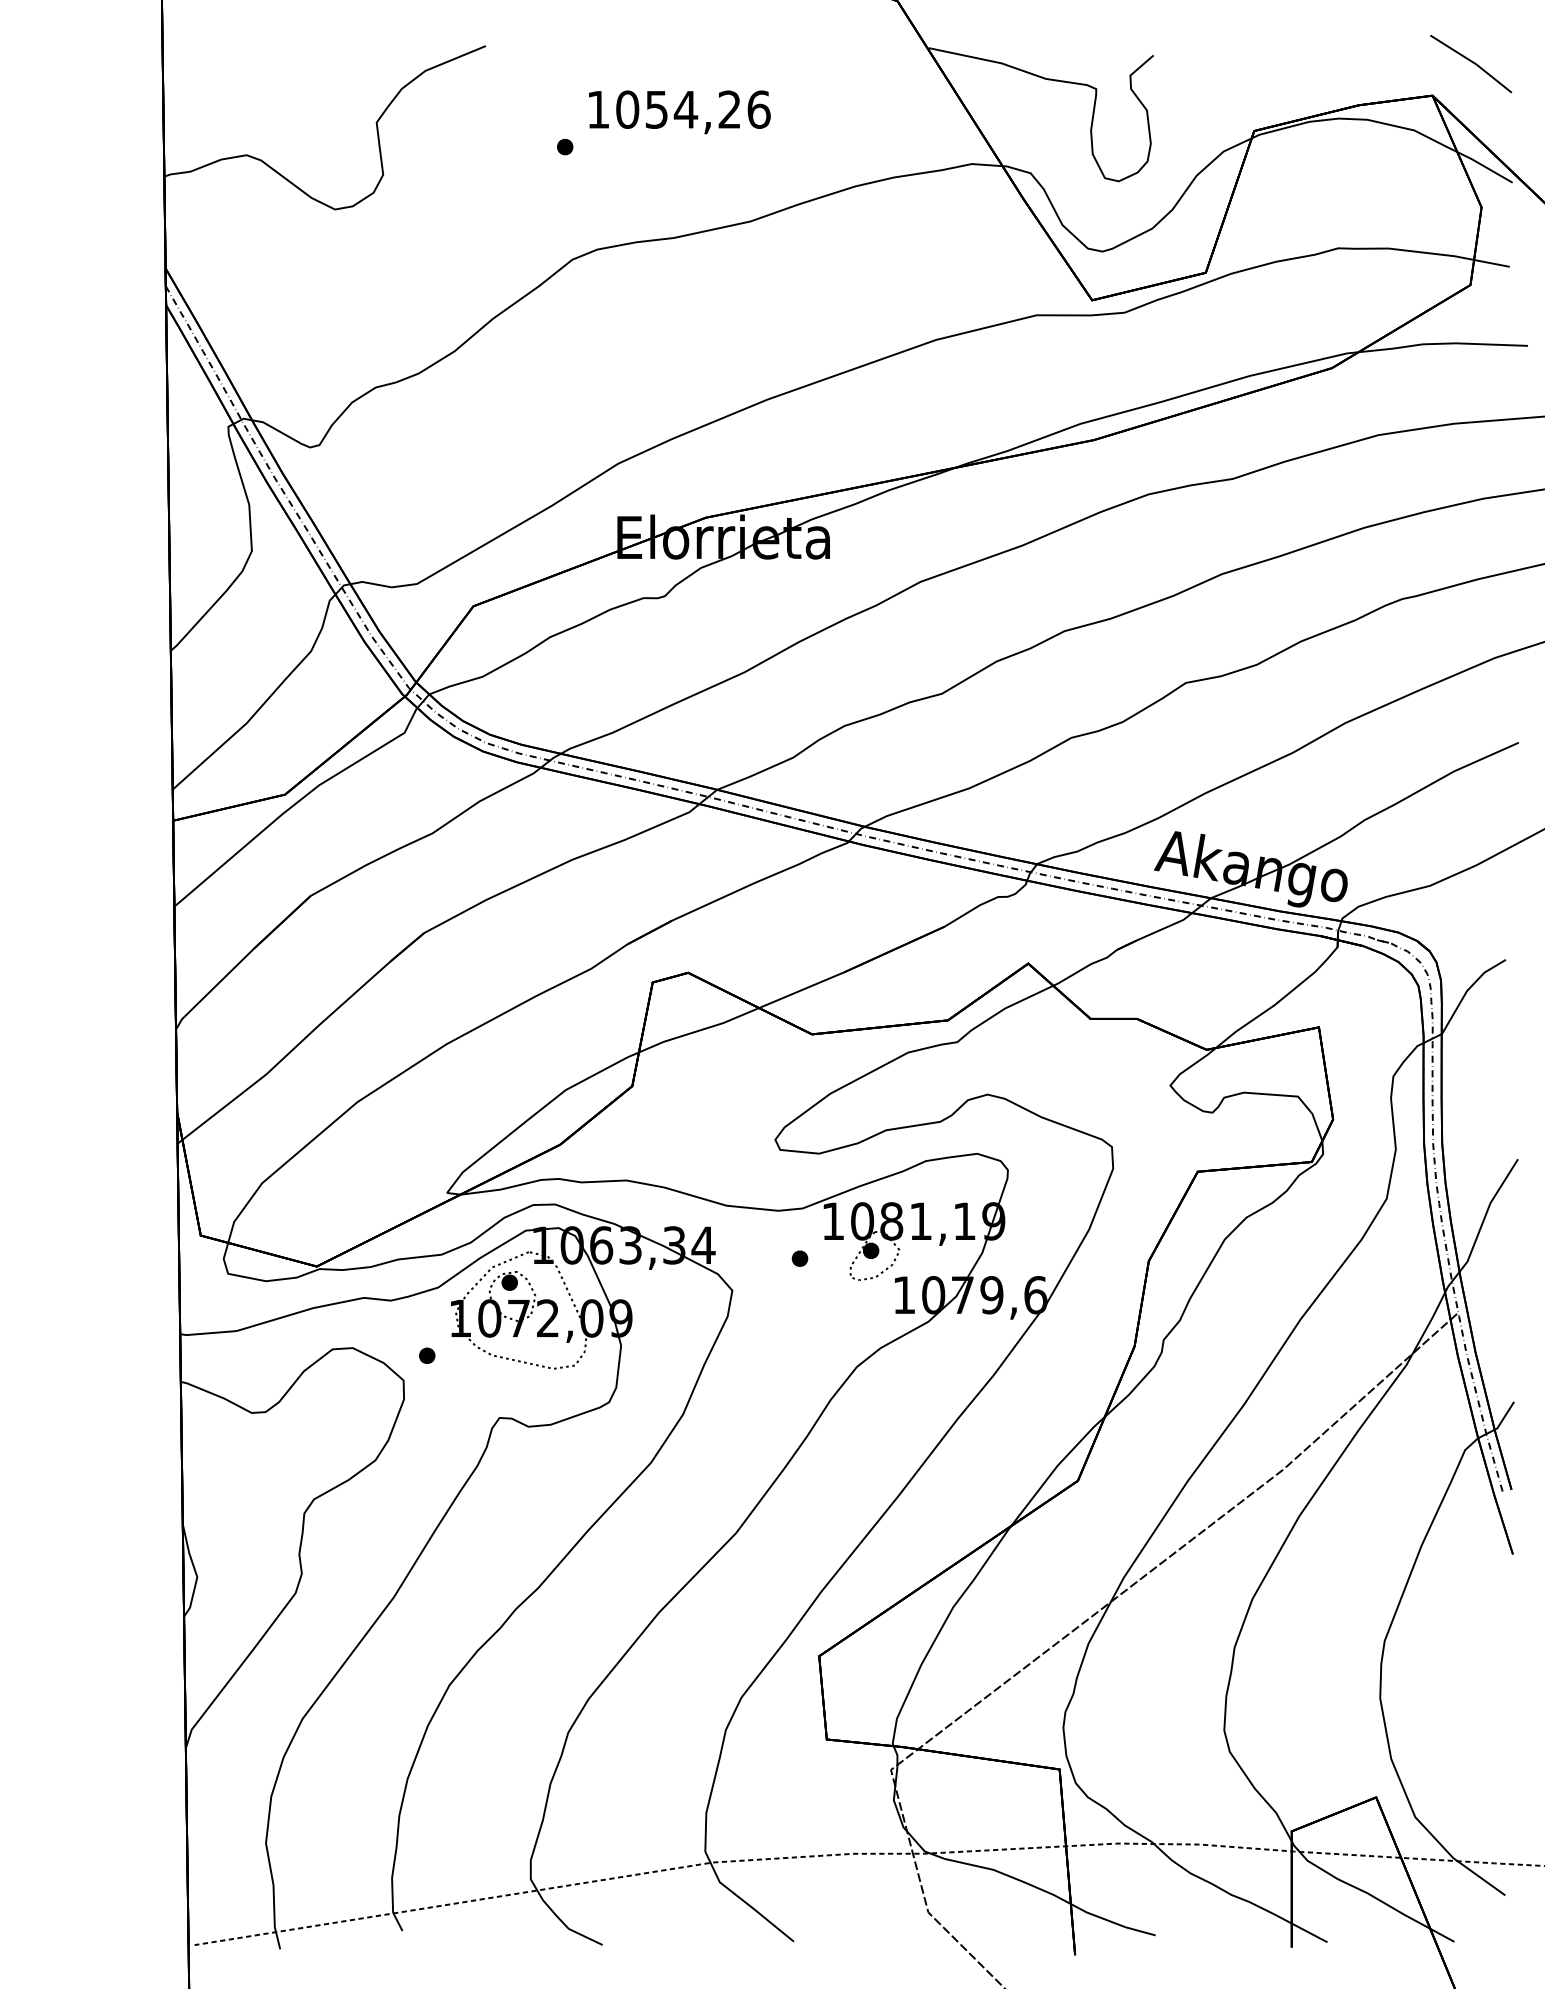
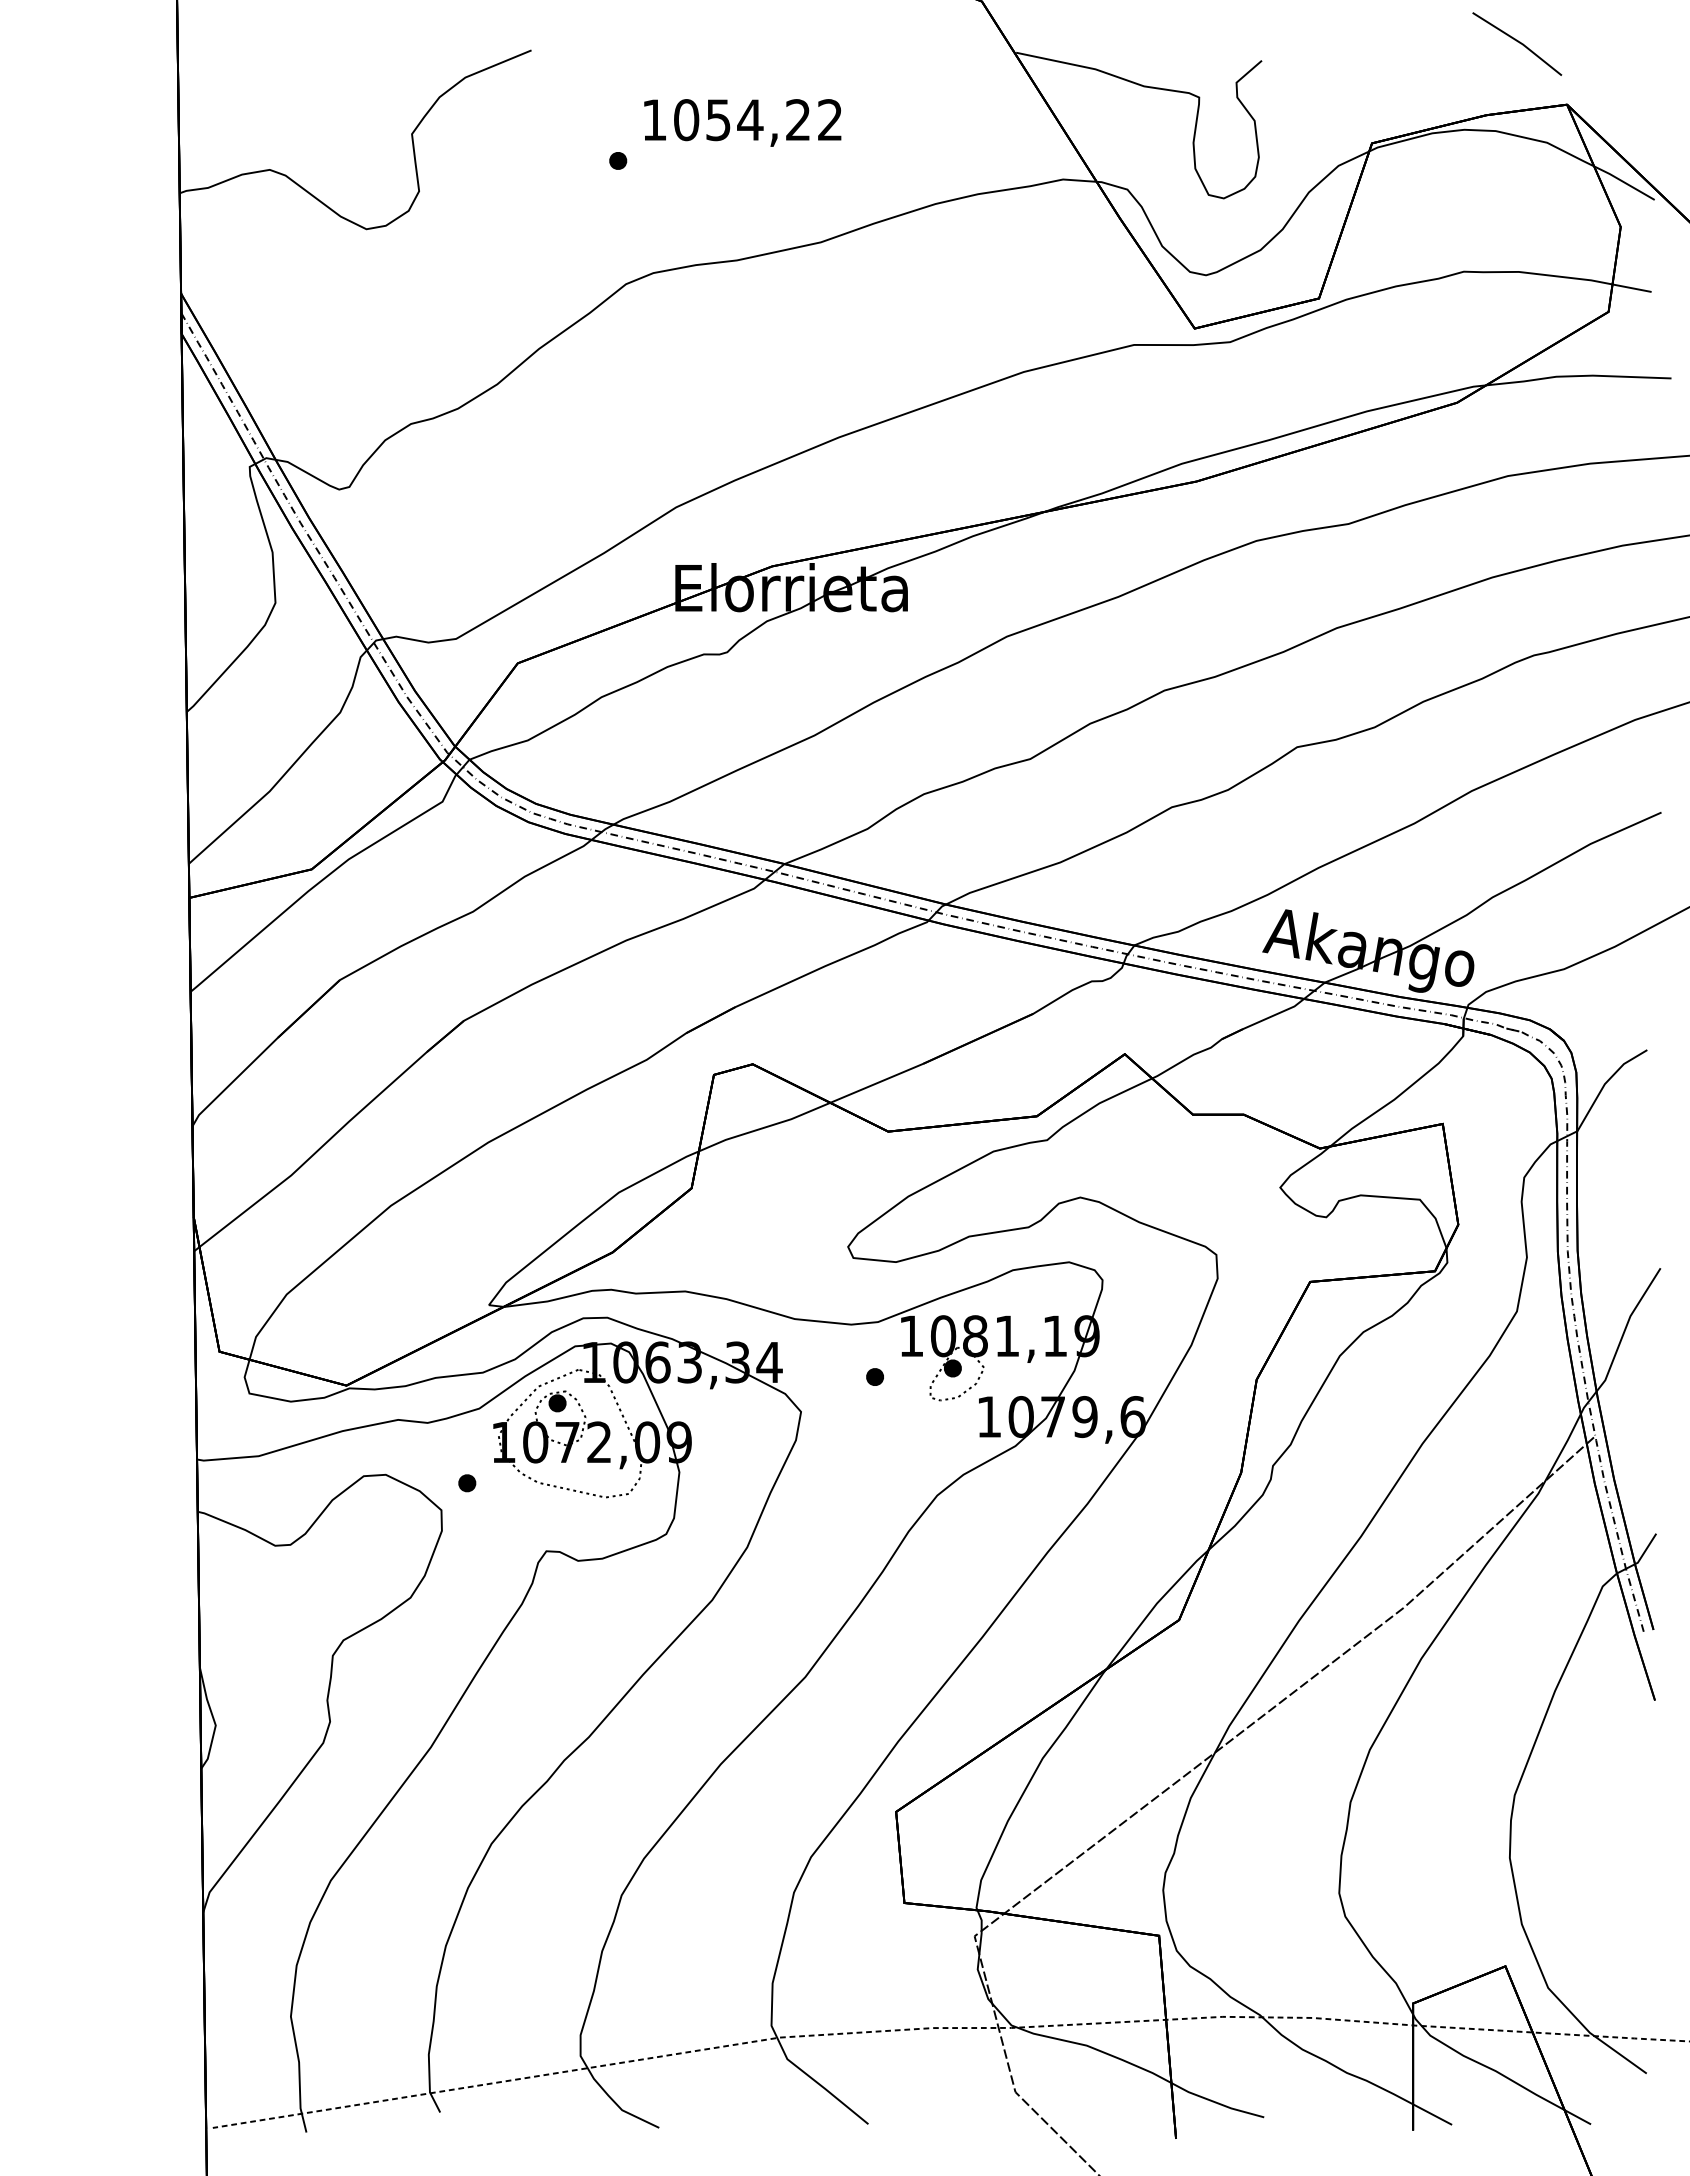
line: (1471, 62) -> (1517, 42), moved
text: (759, 110) -> (830, 120), 1054,26 -> 1054,22

